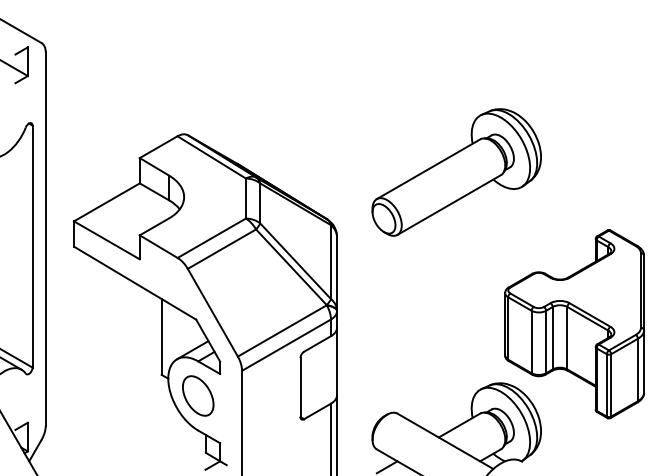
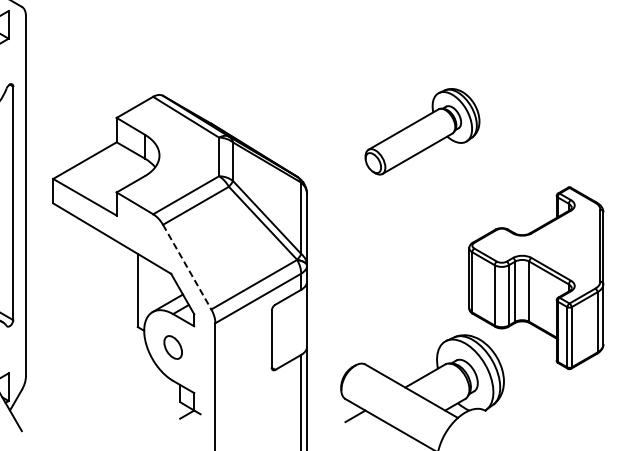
part: (456, 172) -> (422, 131), size x0.7
line: (213, 313) -> (187, 267), solid -> dashed
part: (198, 395) -> (173, 347), size x0.6

